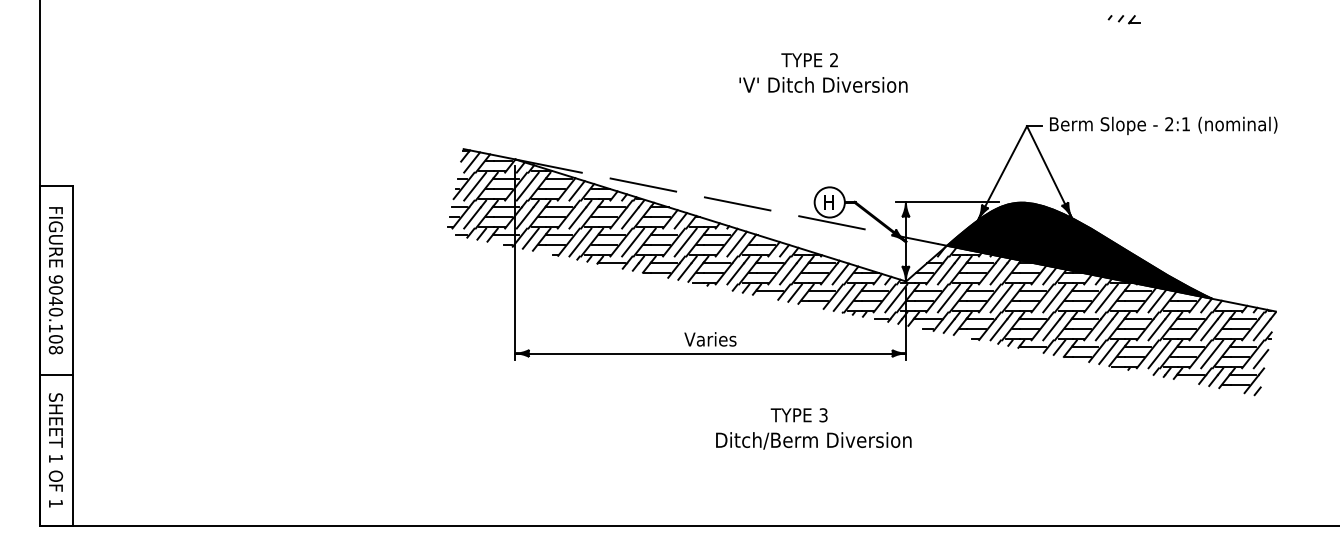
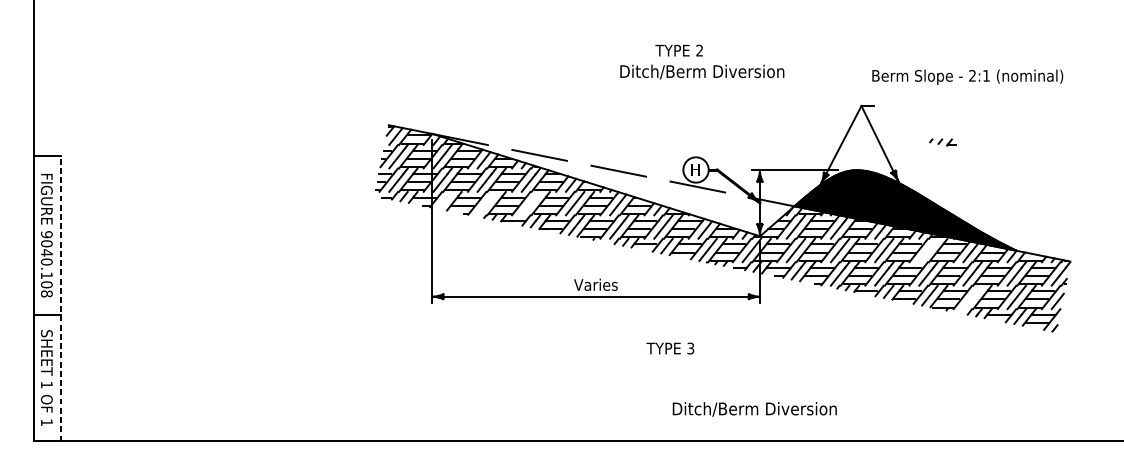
part: (1123, 19) -> (942, 142), moved
text: (836, 85) -> (701, 71), 'V' Ditch Diversion -> Ditch/Berm Diversion
text: (1163, 125) -> (967, 76), moved
line: (530, 238) -> (444, 200), removed
line: (580, 242) -> (486, 203), removed
line: (633, 242) -> (531, 203), removed
line: (1106, 298) -> (928, 250), removed
line: (1159, 354) -> (972, 297), removed
line: (72, 356) -> (60, 299), solid -> dashed
text: (813, 440) -> (754, 409), moved

